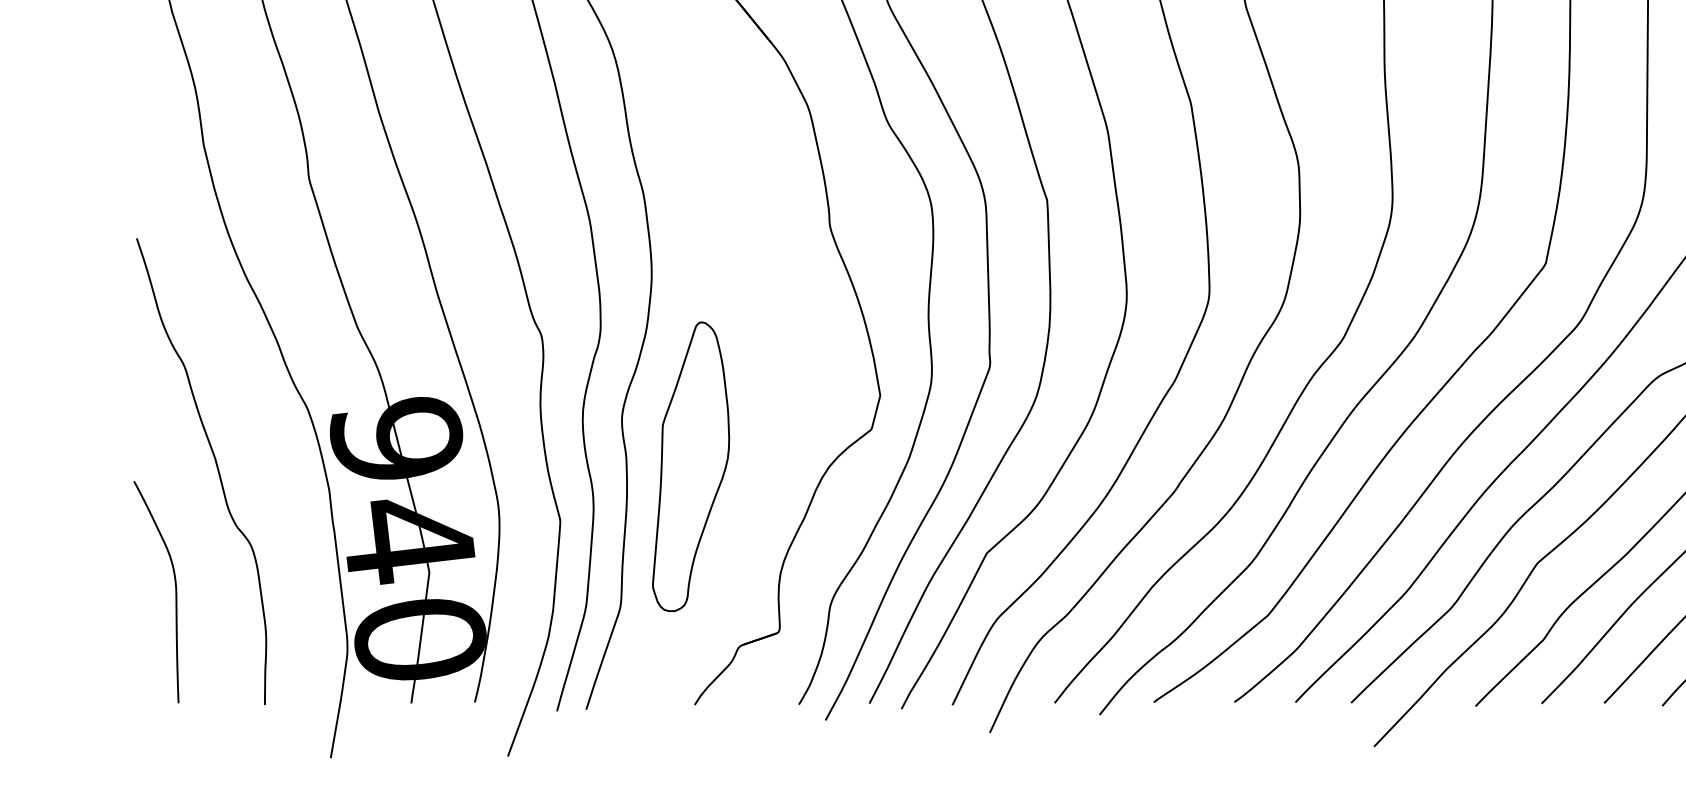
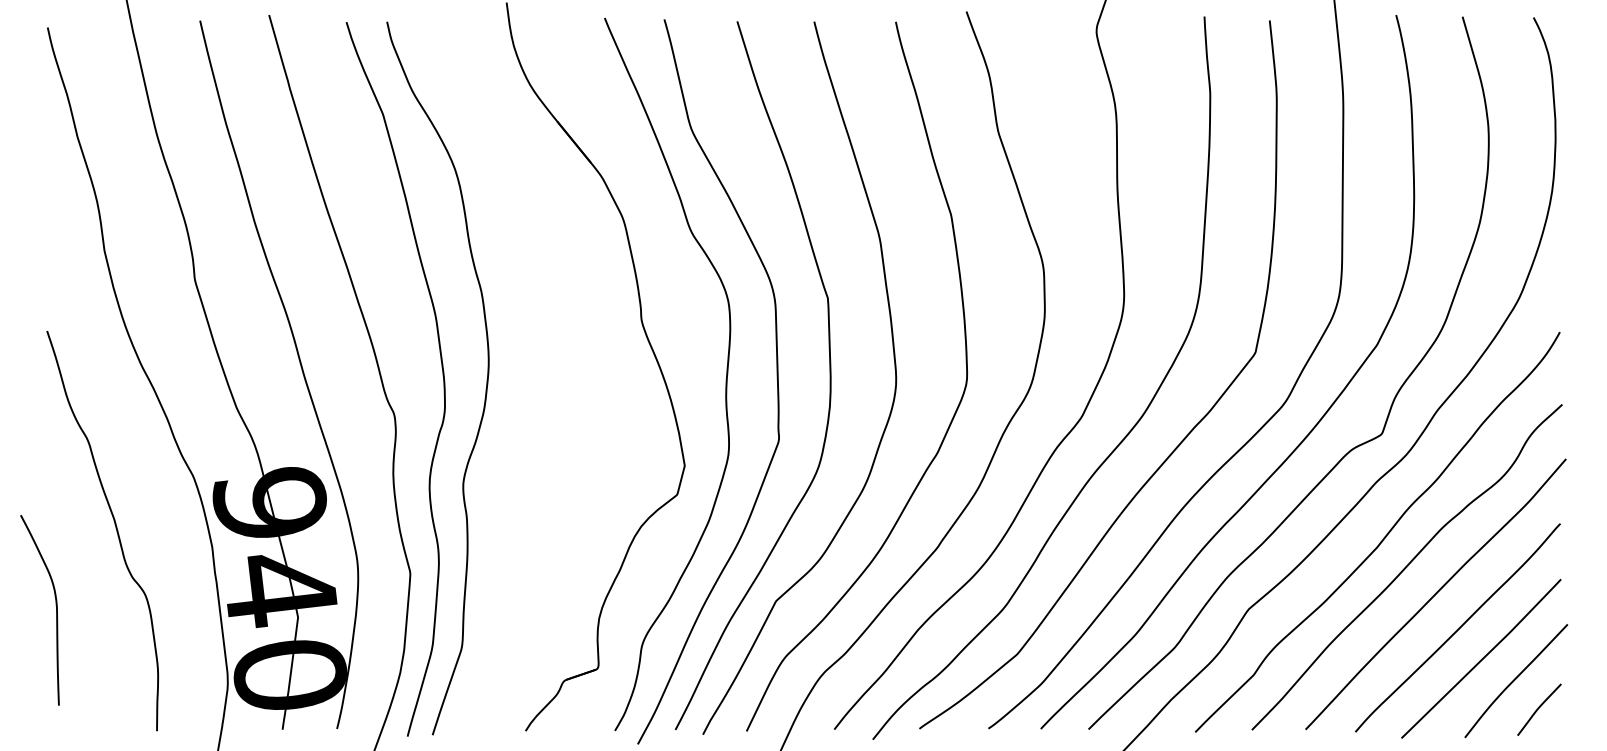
part: (691, 466) -> (522, 526), removed
curve: (174, 586) -> (55, 605), moved

